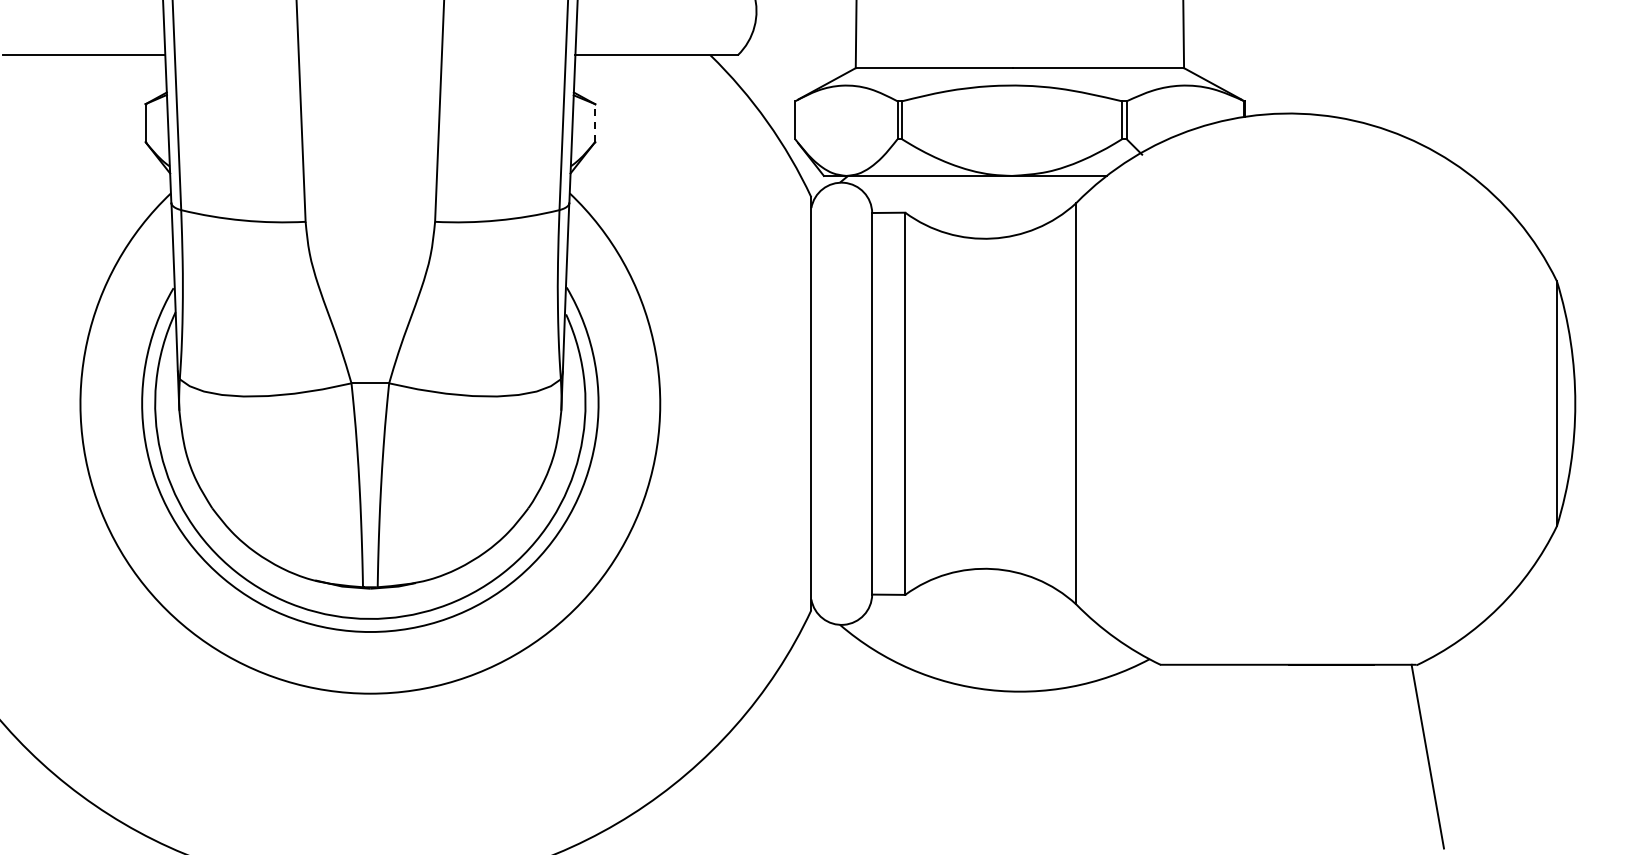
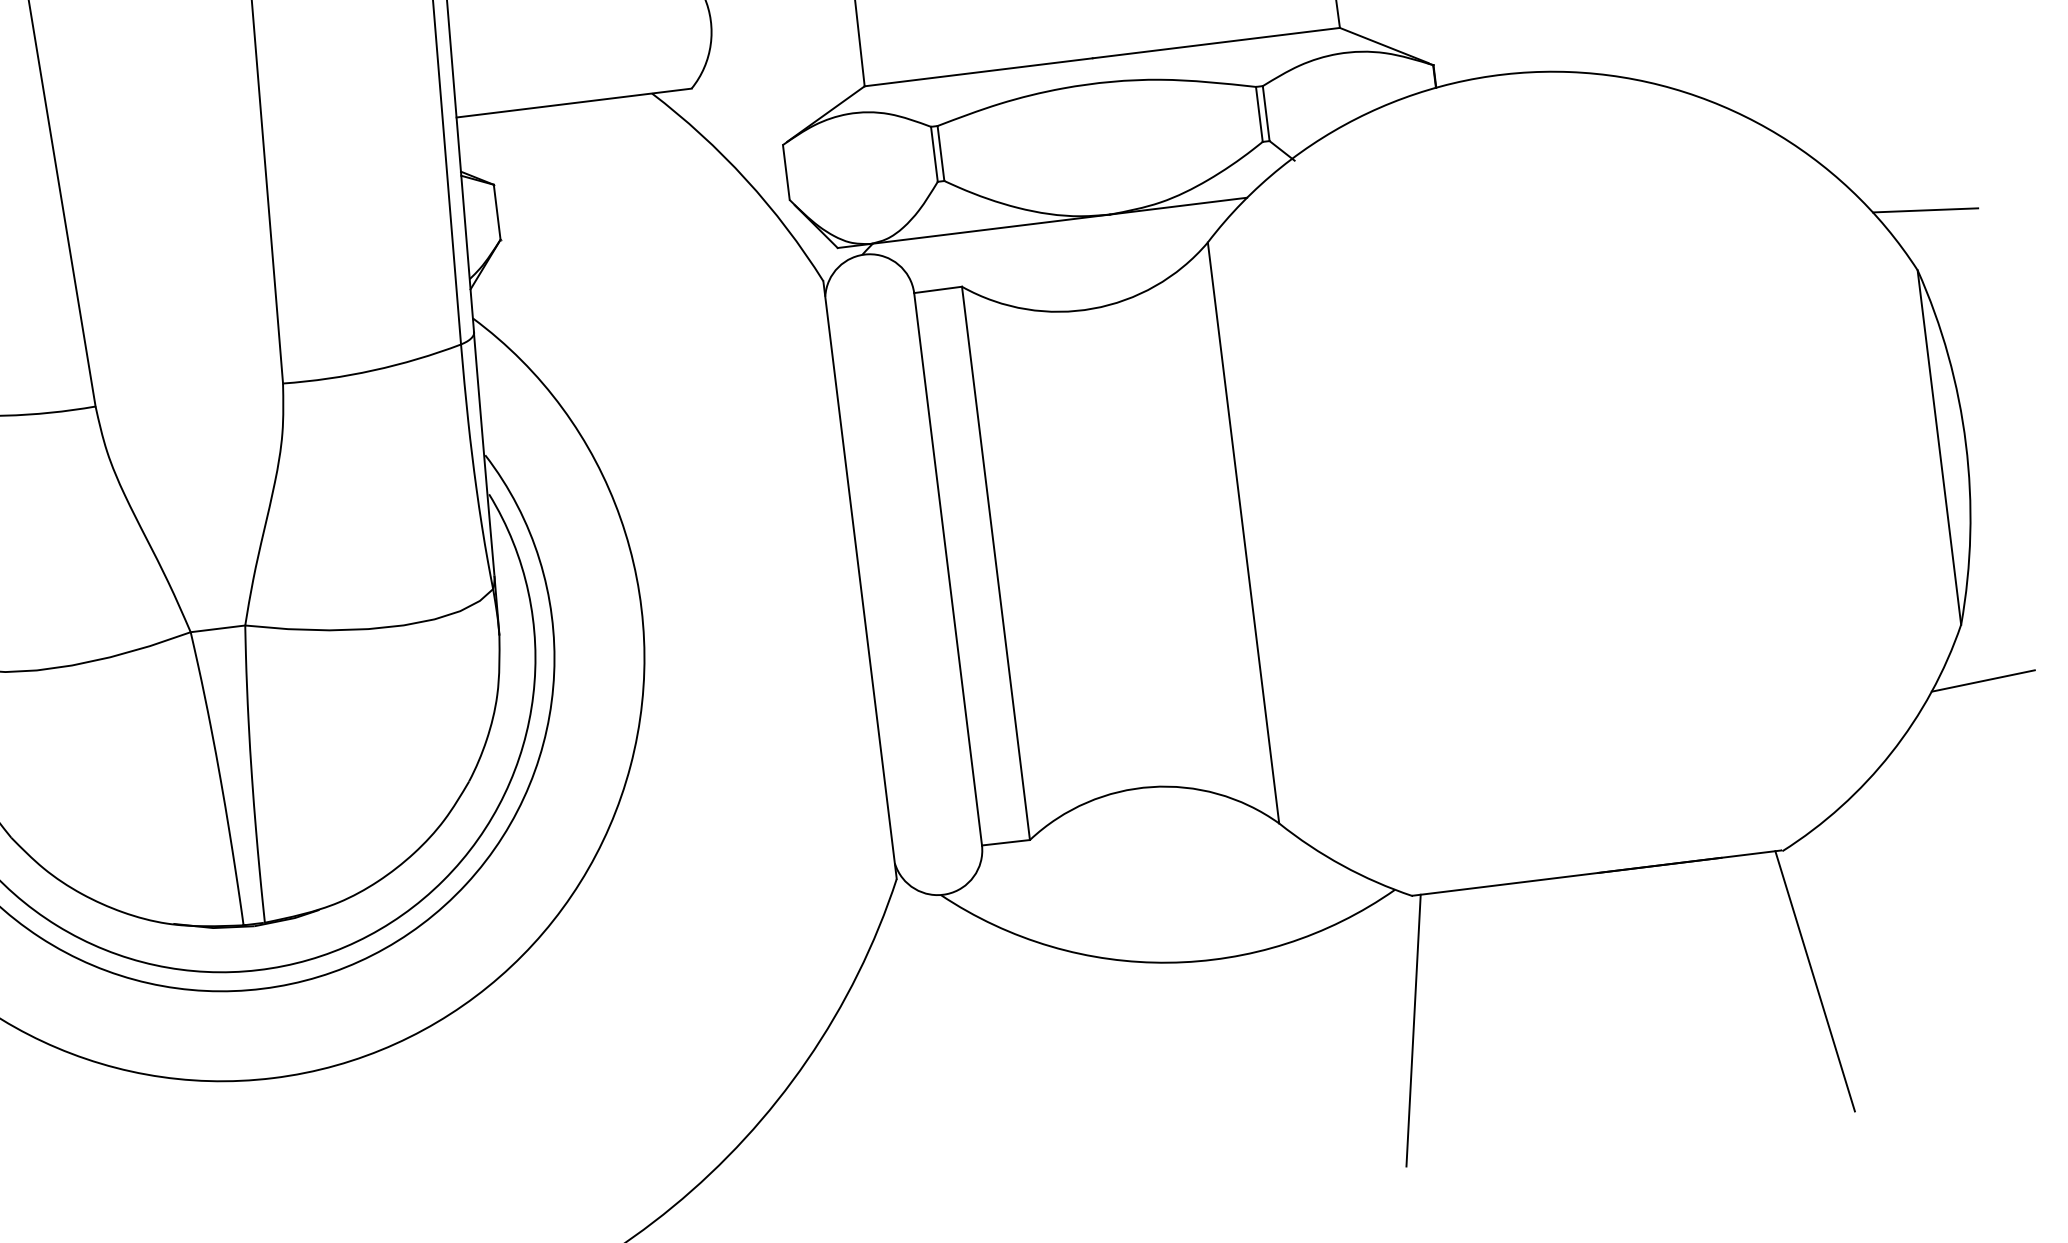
line: (595, 123) -> (497, 212), dashed -> solid
line: (1567, 241) -> (1925, 210), added
line: (1567, 566) -> (1983, 681), added
line: (1150, 756) -> (1413, 1030), added

